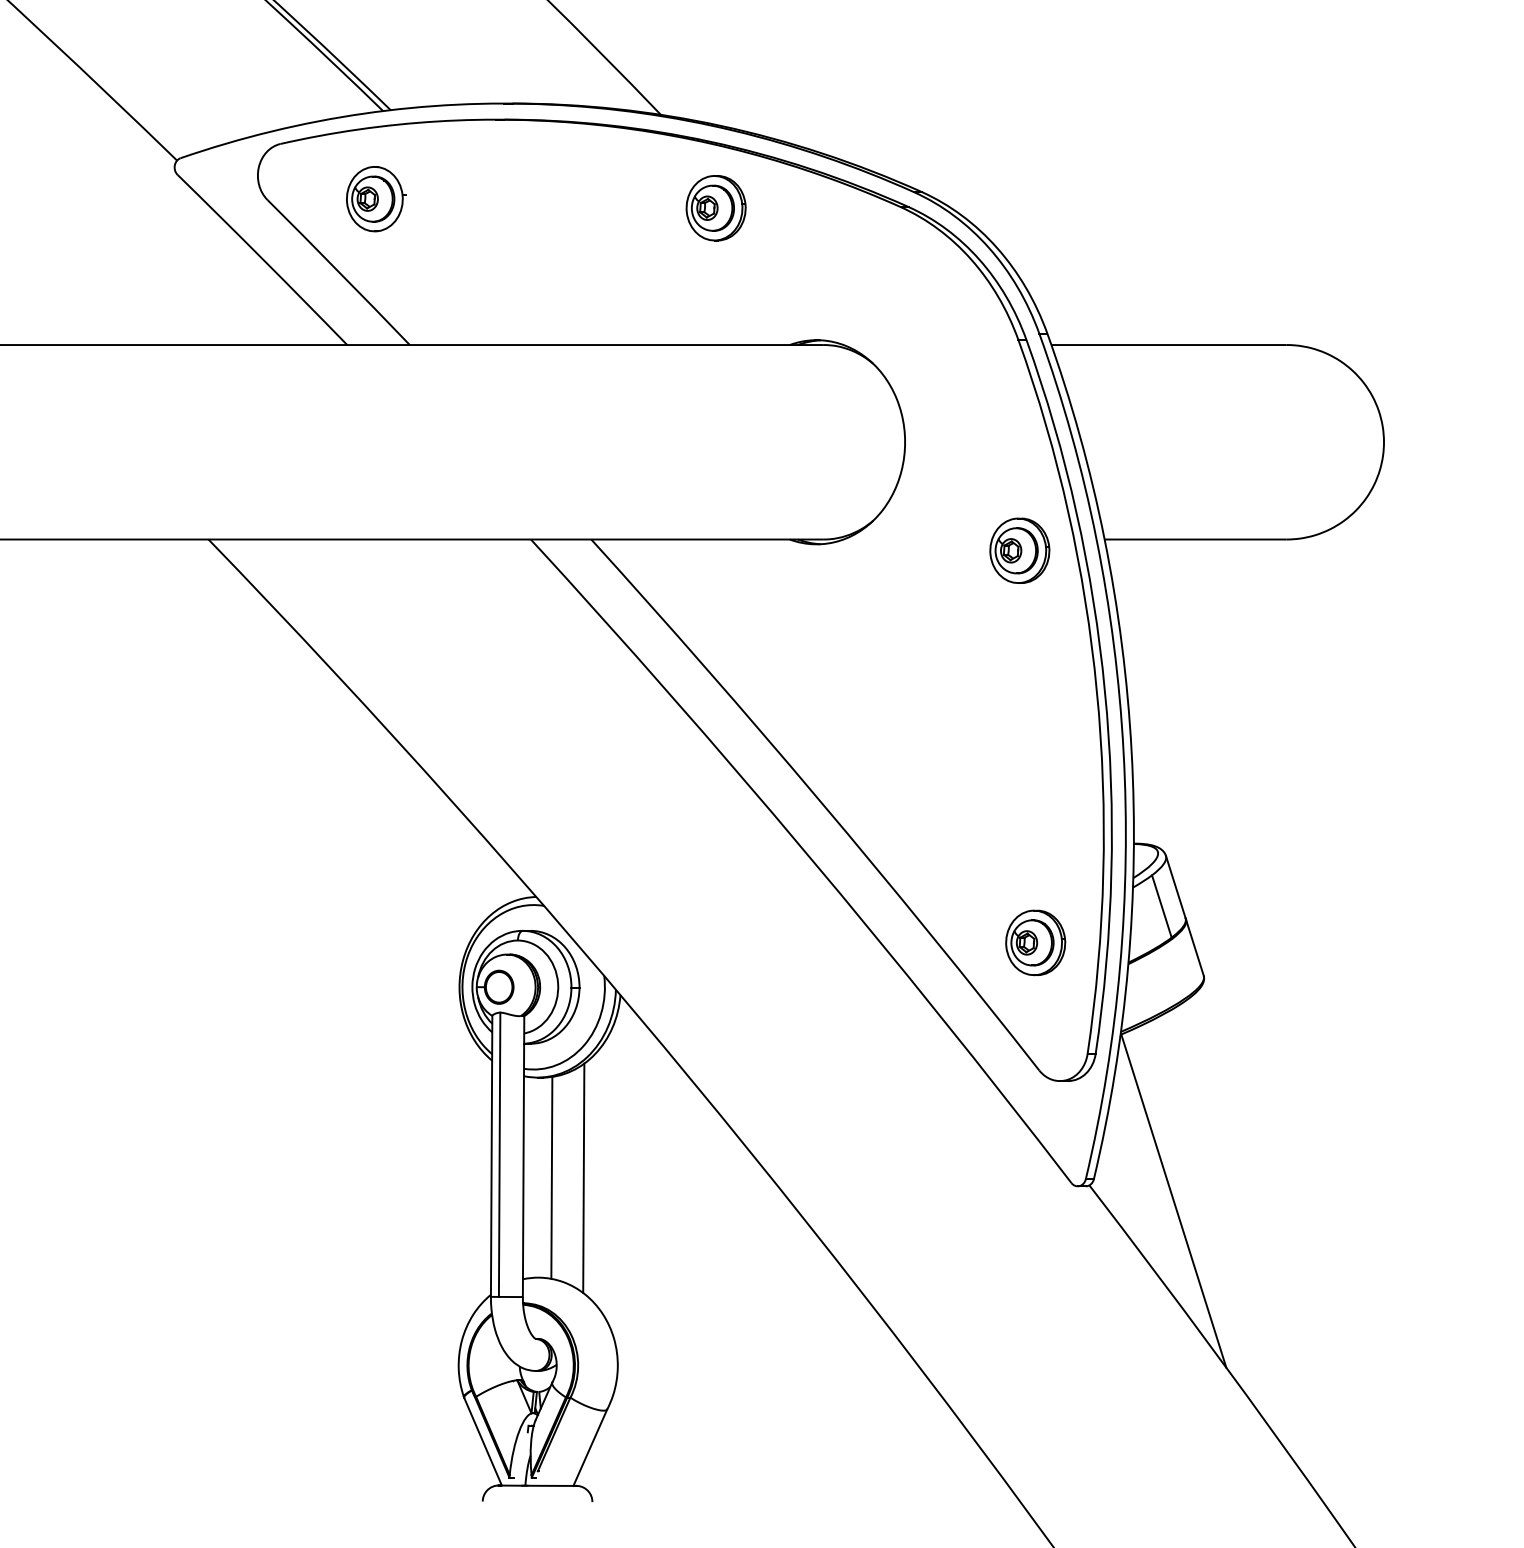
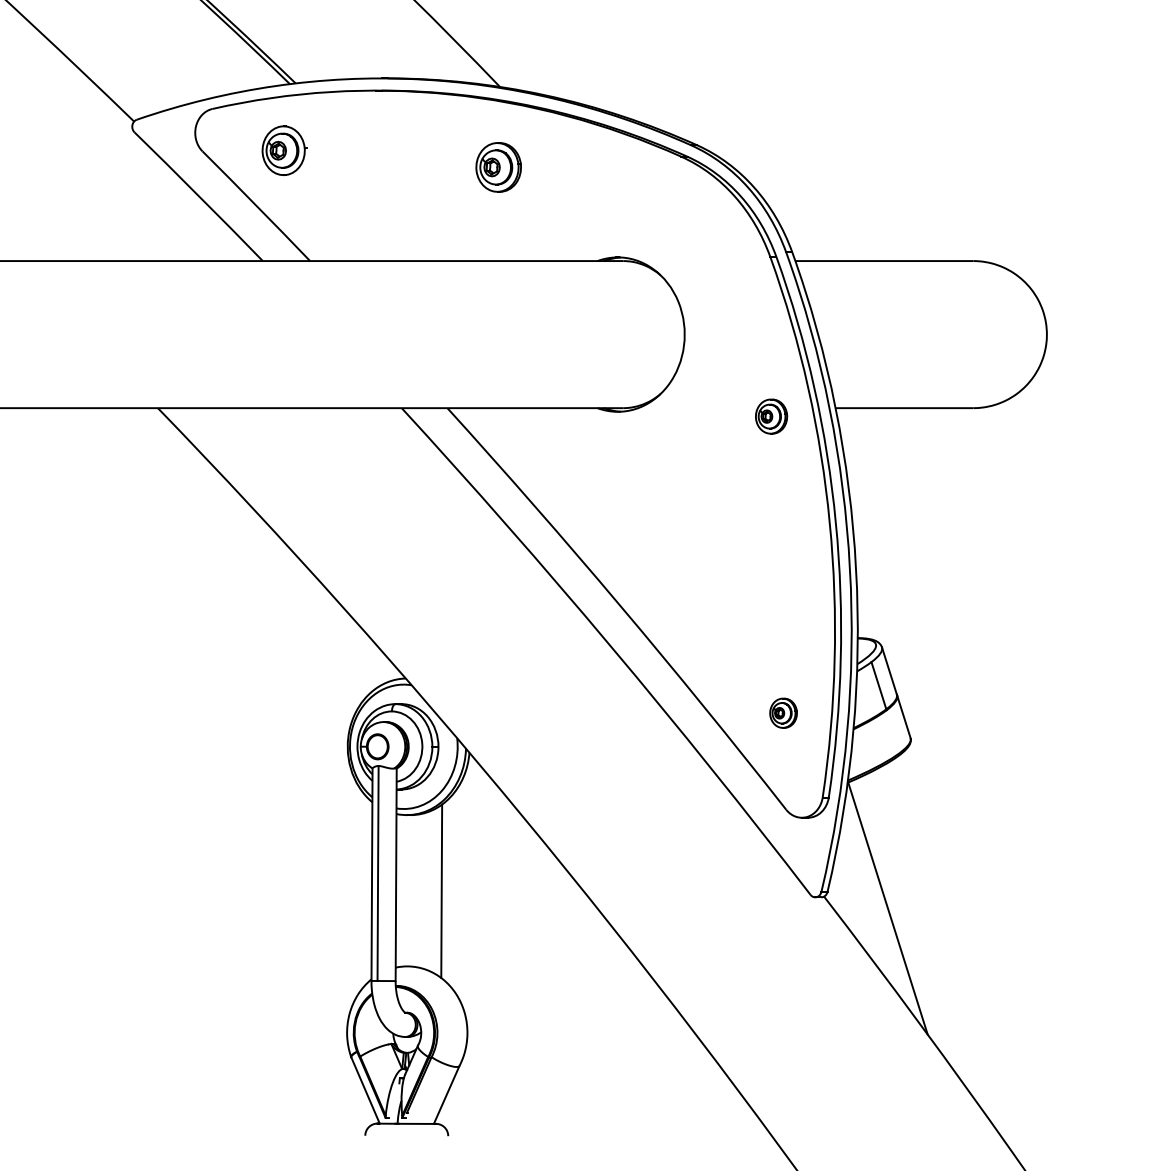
part: (715, 208) -> (498, 167), moved
part: (1019, 550) -> (771, 416), size x0.7
part: (1035, 942) -> (783, 712), size x0.6
line: (551, 1177) -> (417, 890), removed

